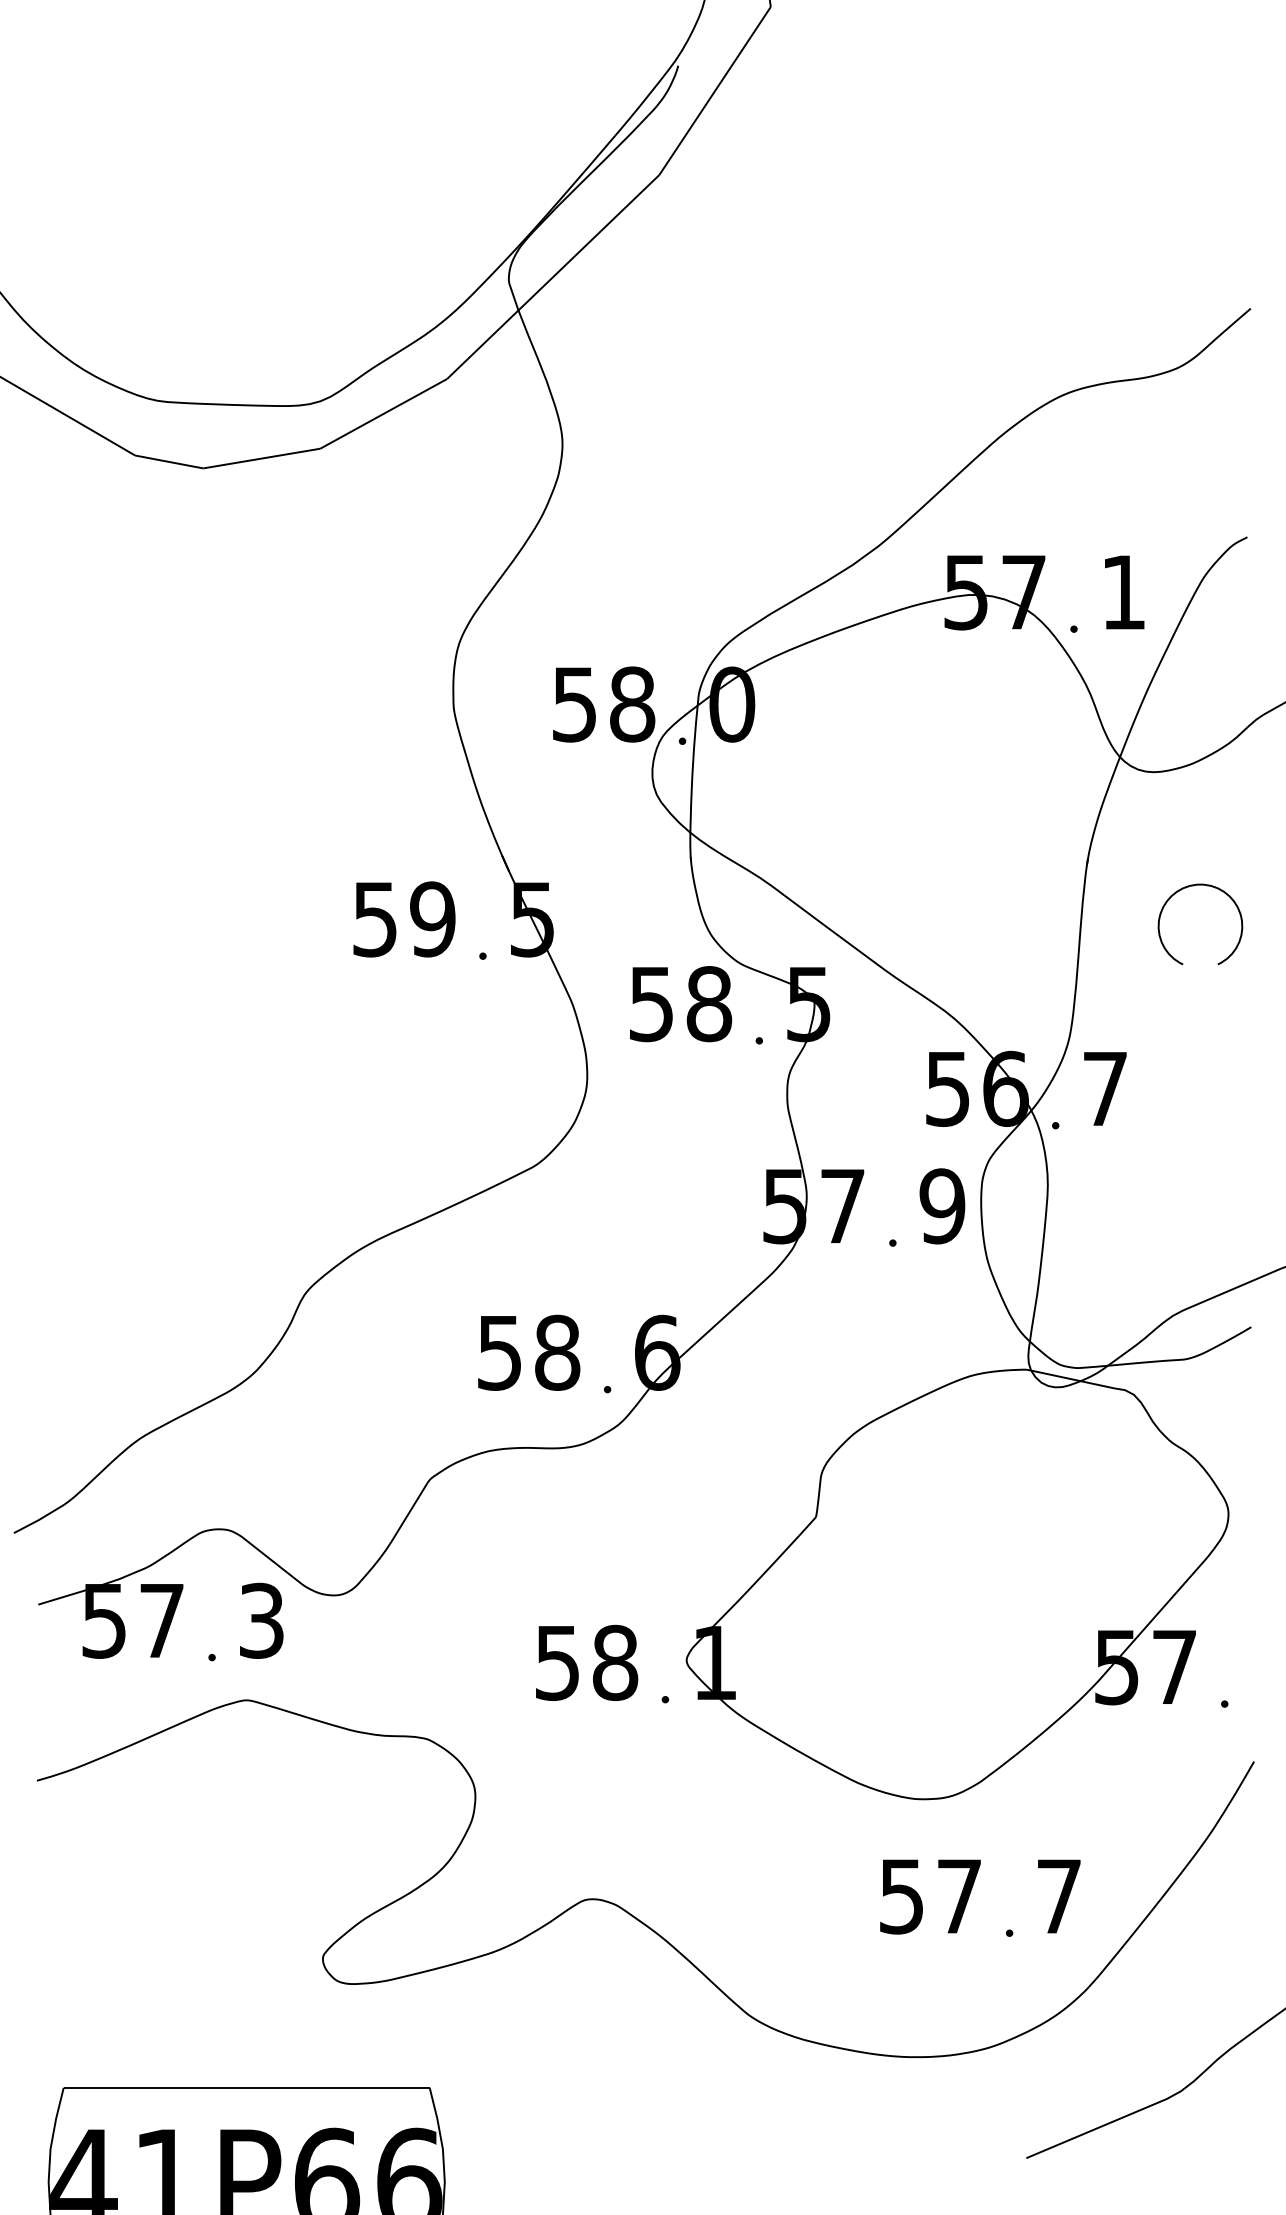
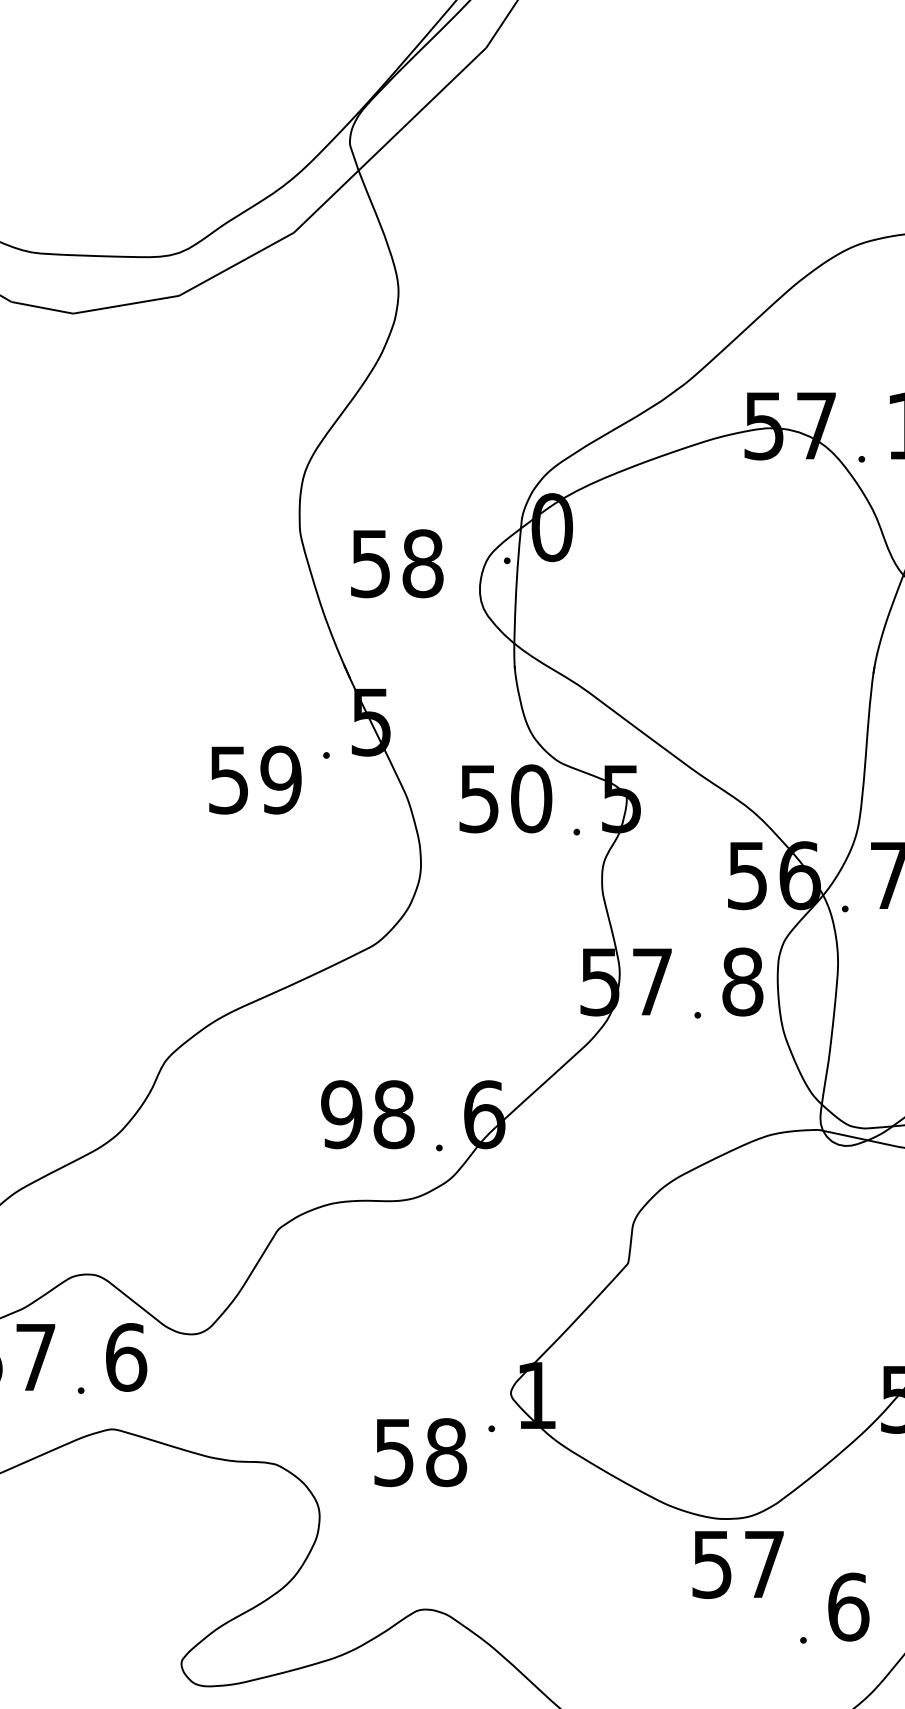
text: (604, 704) -> (397, 563), moved
text: (404, 919) -> (255, 780), moved
text: (709, 1003) -> (531, 798), 58 -> 50
text: (942, 1206) -> (742, 982), 9 -> 8
text: (499, 1352) -> (341, 1114), 58 -> 98
text: (262, 1620) -> (126, 1357), 3 -> 6
text: (587, 1662) -> (421, 1452), moved
text: (930, 1896) -> (738, 1564), moved
text: (1059, 1896) -> (848, 1607), 7 -> 6

